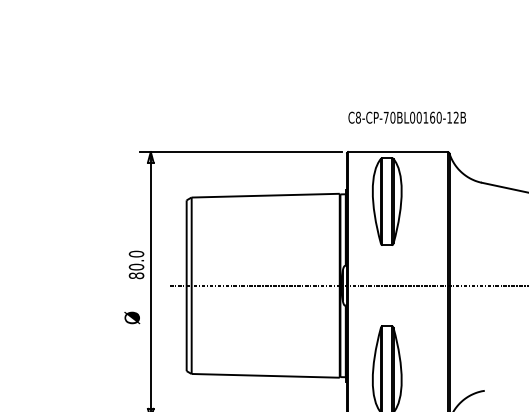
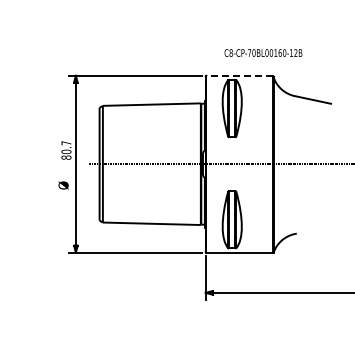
text: (407, 116) -> (263, 52), moved
line: (398, 151) -> (239, 75), solid -> dashed
text: (136, 254) -> (66, 143), 80.0 -> 80.7

